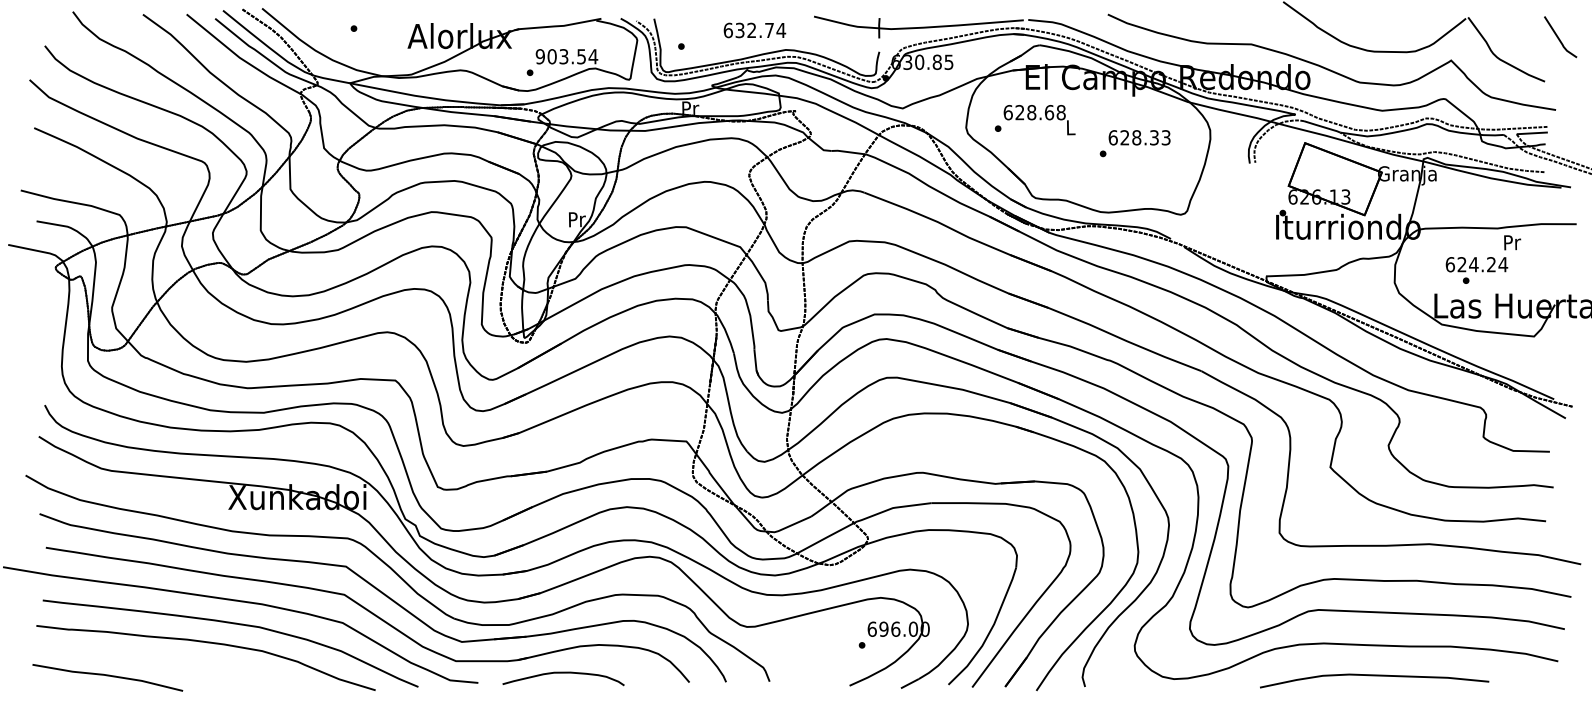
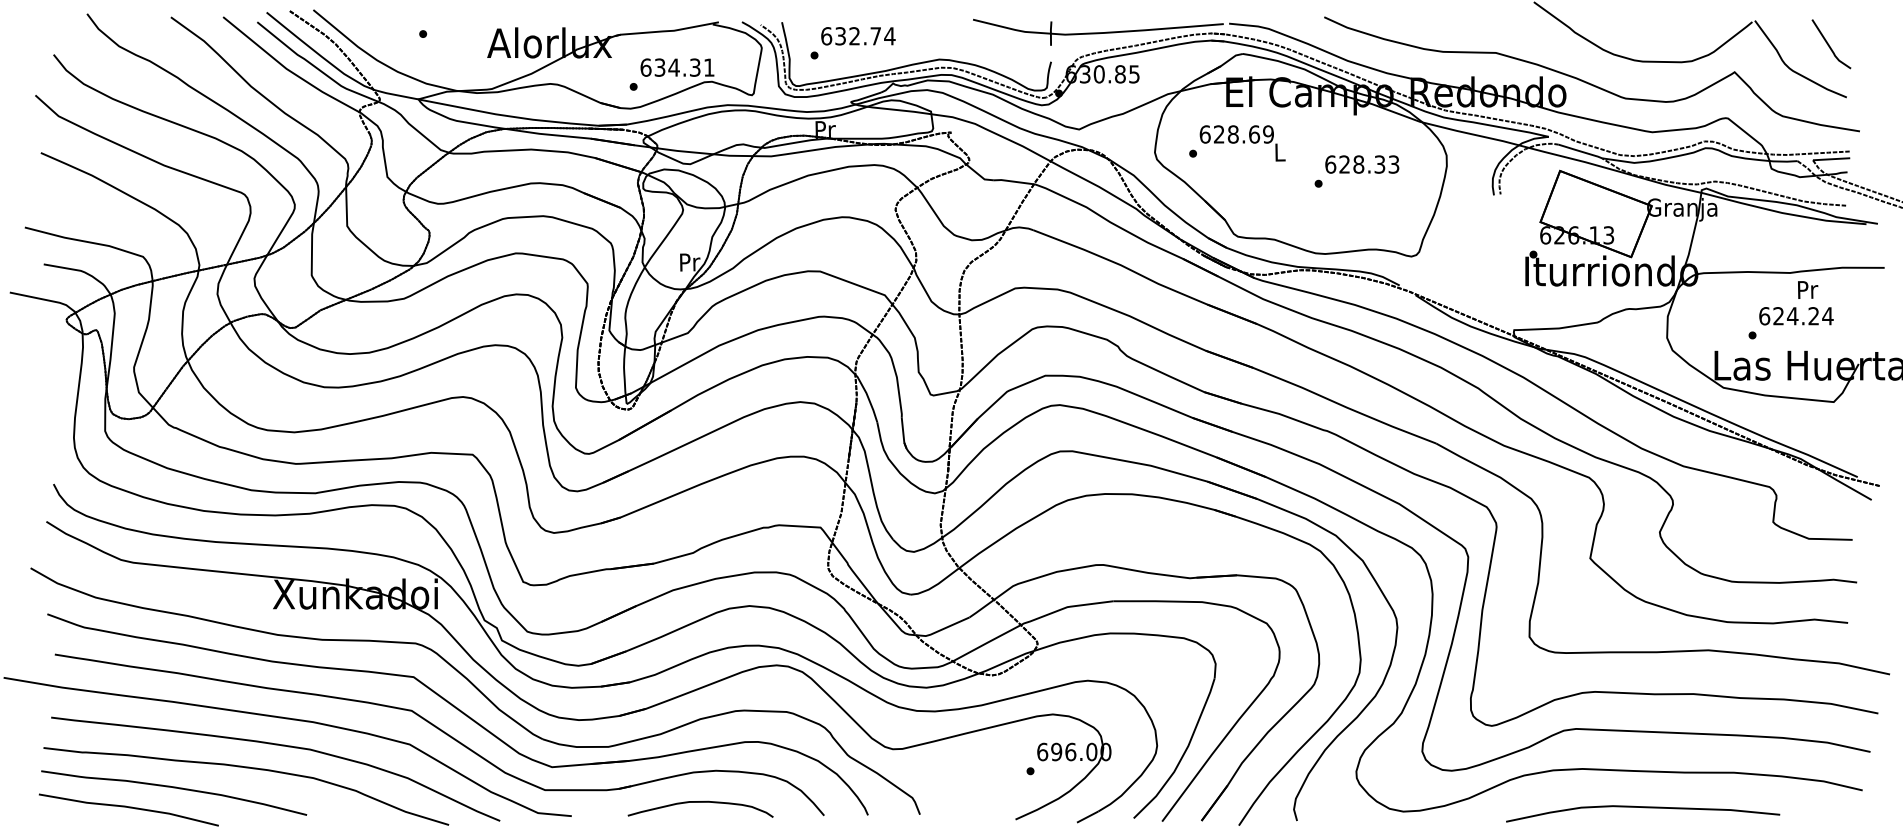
text: (755, 30) -> (858, 36), moved
line: (1558, 37) -> (1829, 44), moved
text: (566, 56) -> (677, 67), 903.54 -> 634.31
text: (1061, 112) -> (1268, 134), 628.68 -> 628.69
text: (1476, 264) -> (1796, 316), moved
curve: (145, 659) -> (174, 788), added
curve: (563, 673) -> (700, 802), moved

